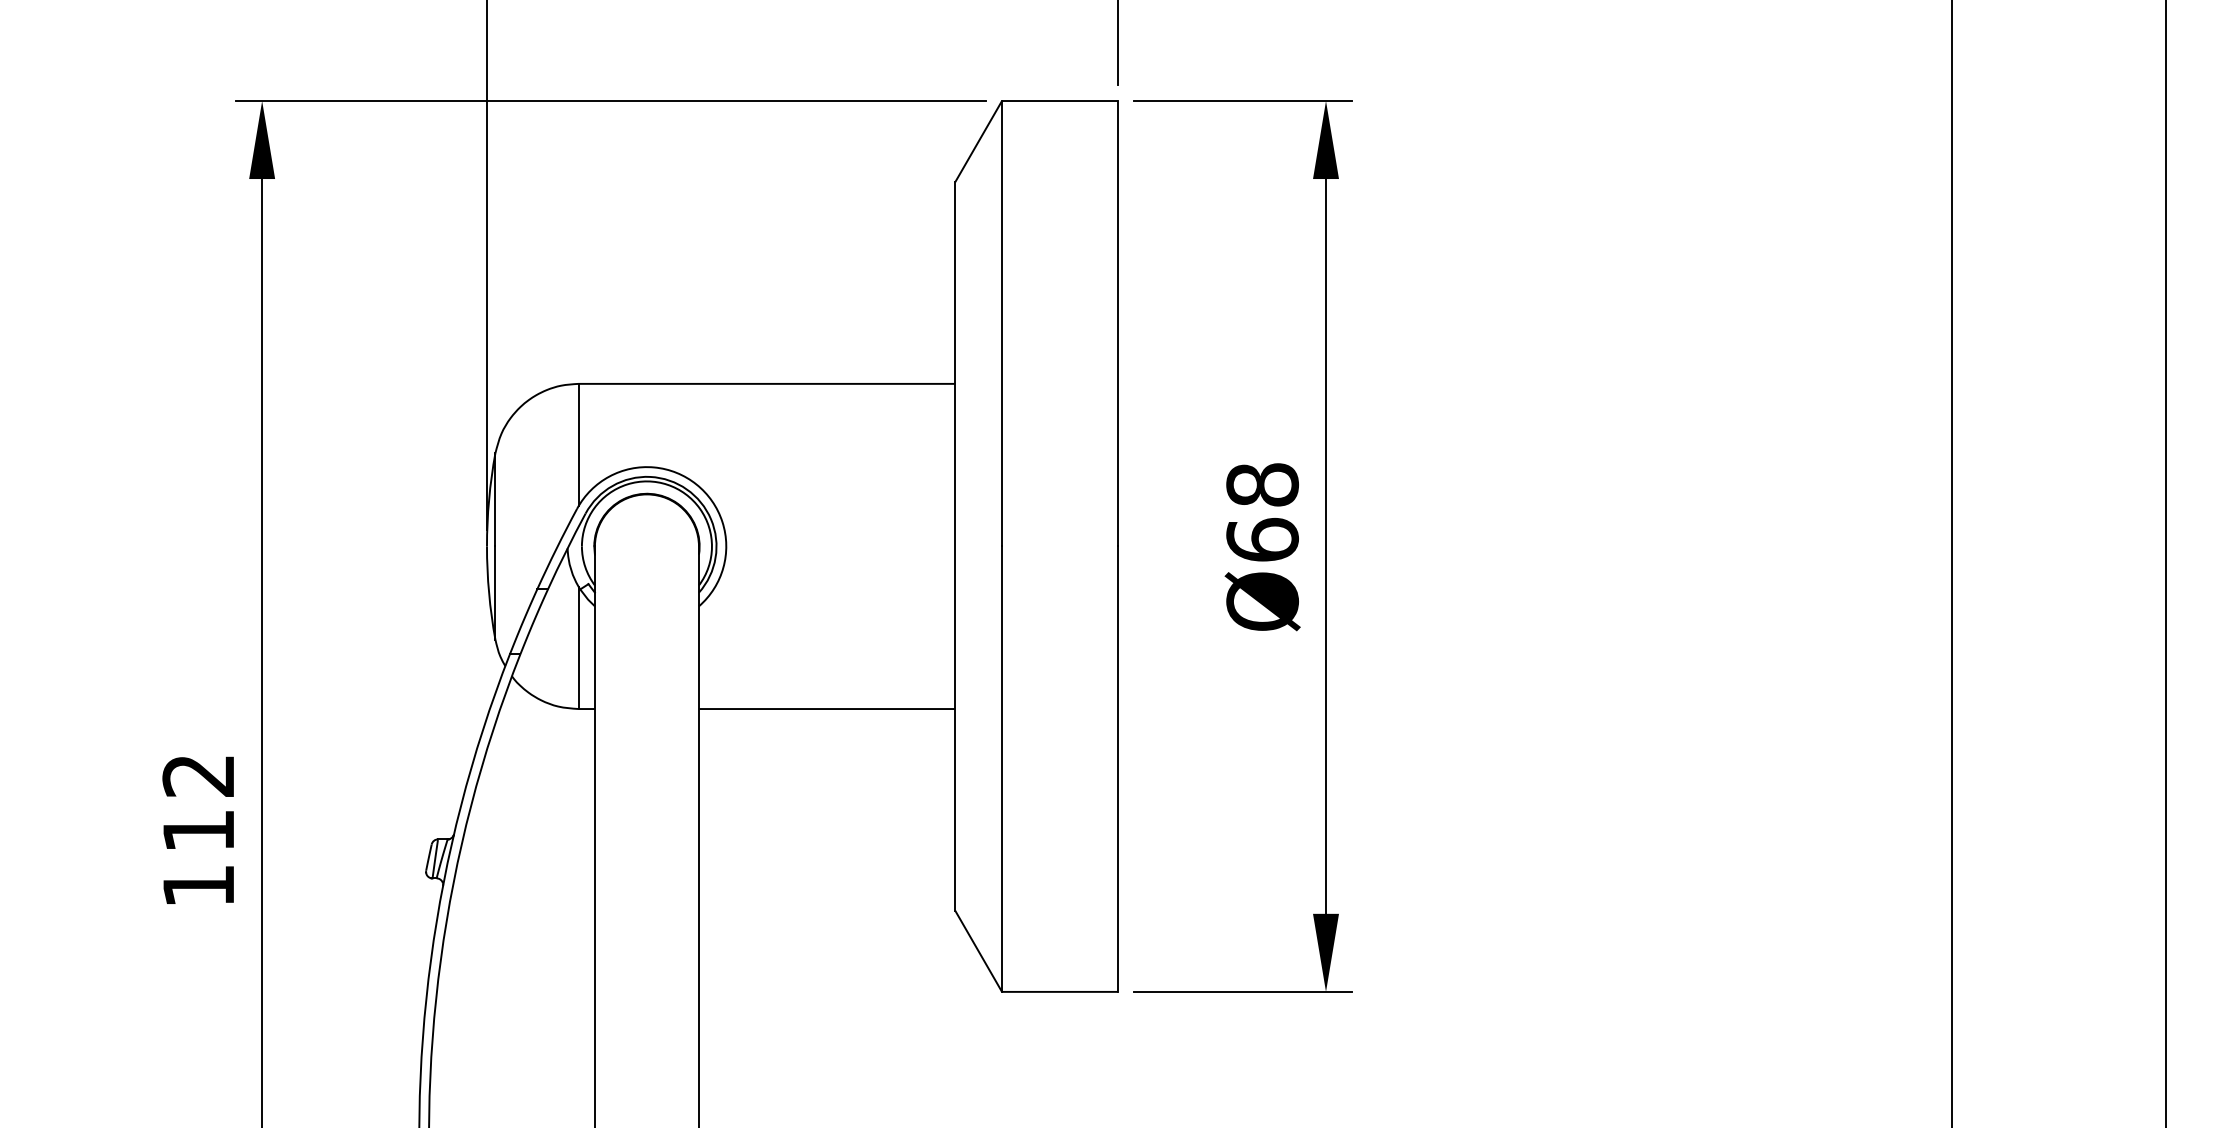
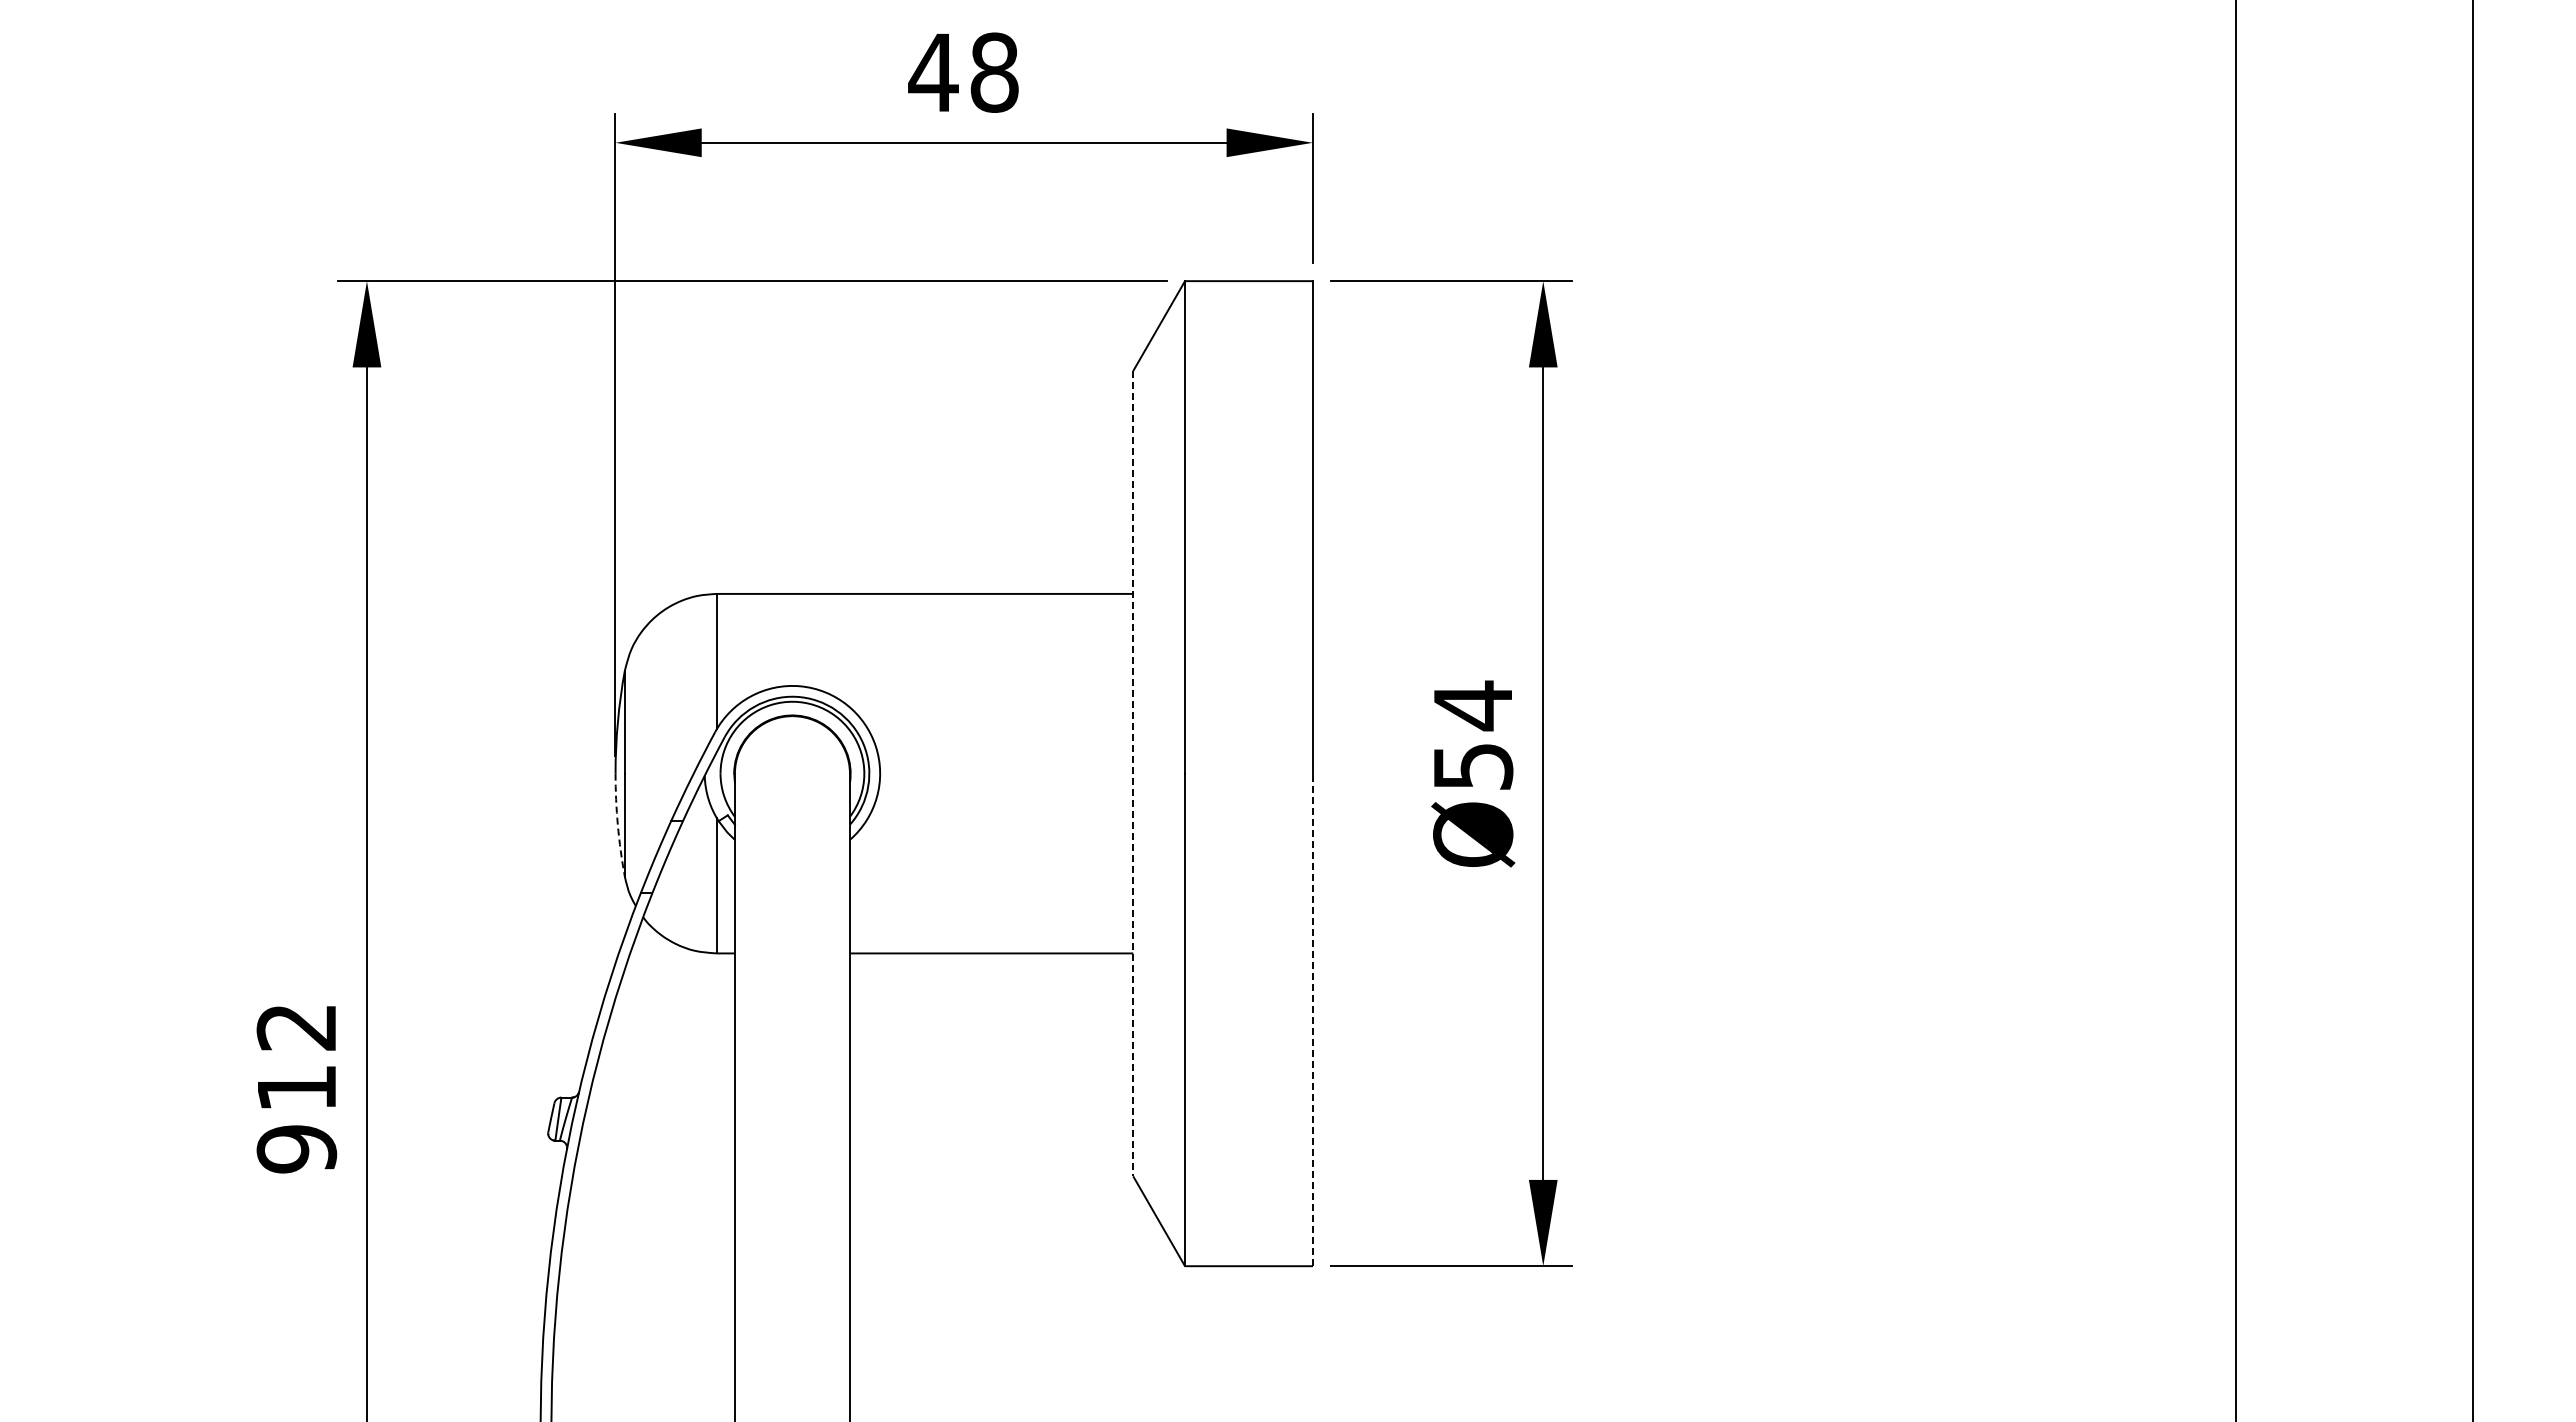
text: (1262, 511) -> (1473, 735), Ø68 -> Ø54
line: (955, 546) -> (1133, 773), solid -> dashed
arc: (488, 593) -> (617, 825), solid -> dashed
line: (1118, 768) -> (1313, 1019), solid -> dashed
text: (198, 886) -> (296, 1149), 112 -> 912

